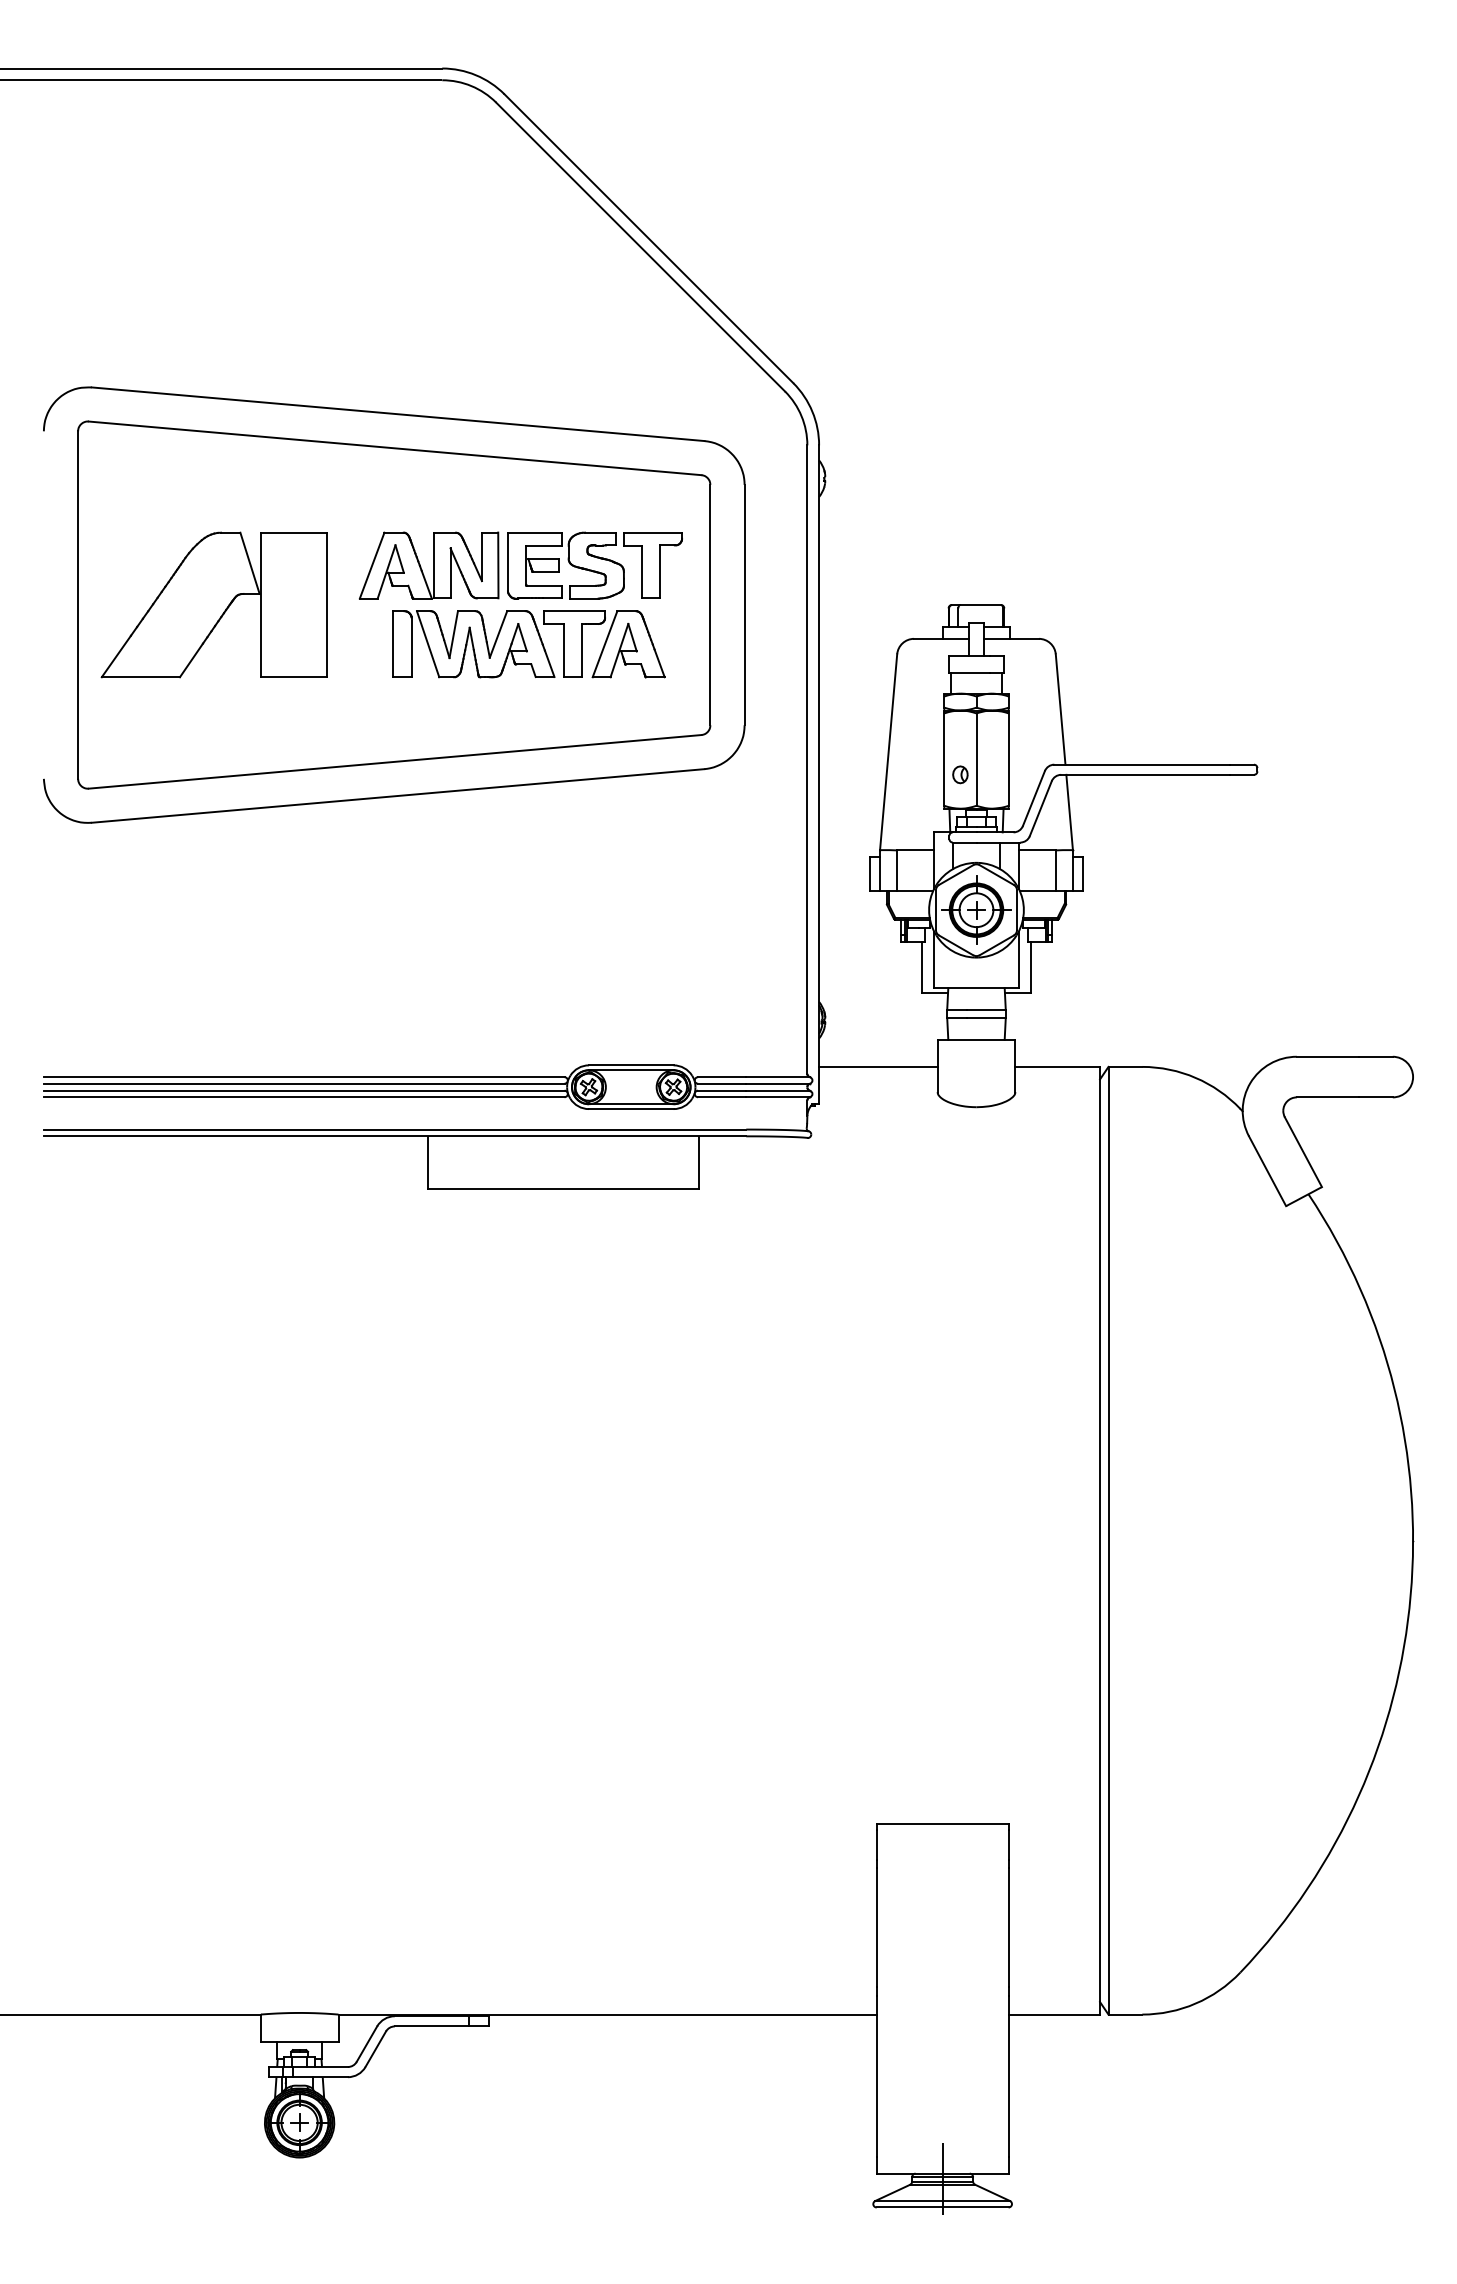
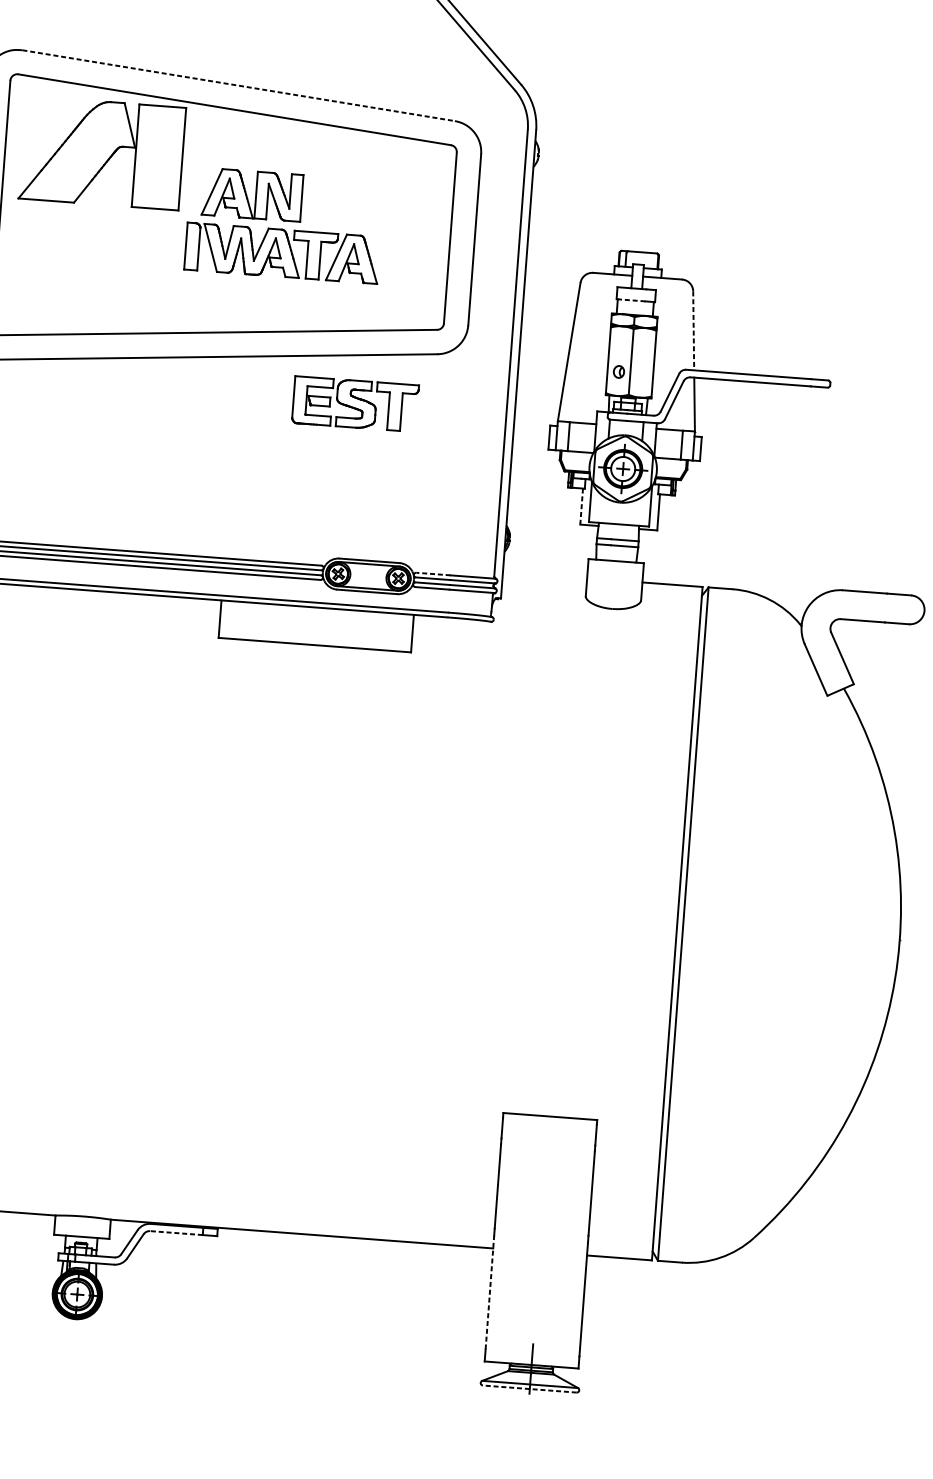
line: (398, 414) -> (238, 85), solid -> dashed
part: (594, 565) -> (355, 404), moved
part: (213, 604) -> (101, 152), moved
part: (528, 644) -> (282, 253), moved
line: (969, 673) -> (630, 300), solid -> dashed
line: (1060, 709) -> (693, 330), solid -> dashed
line: (922, 967) -> (581, 506), solid -> dashed
line: (878, 1066) -> (545, 574), removed
line: (721, 1077) -> (433, 574), solid -> dashed
line: (431, 2026) -> (176, 1233), solid -> dashed
line: (876, 2076) -> (489, 1292), solid -> dashed
line: (942, 2207) -> (529, 1389), solid -> dashed

